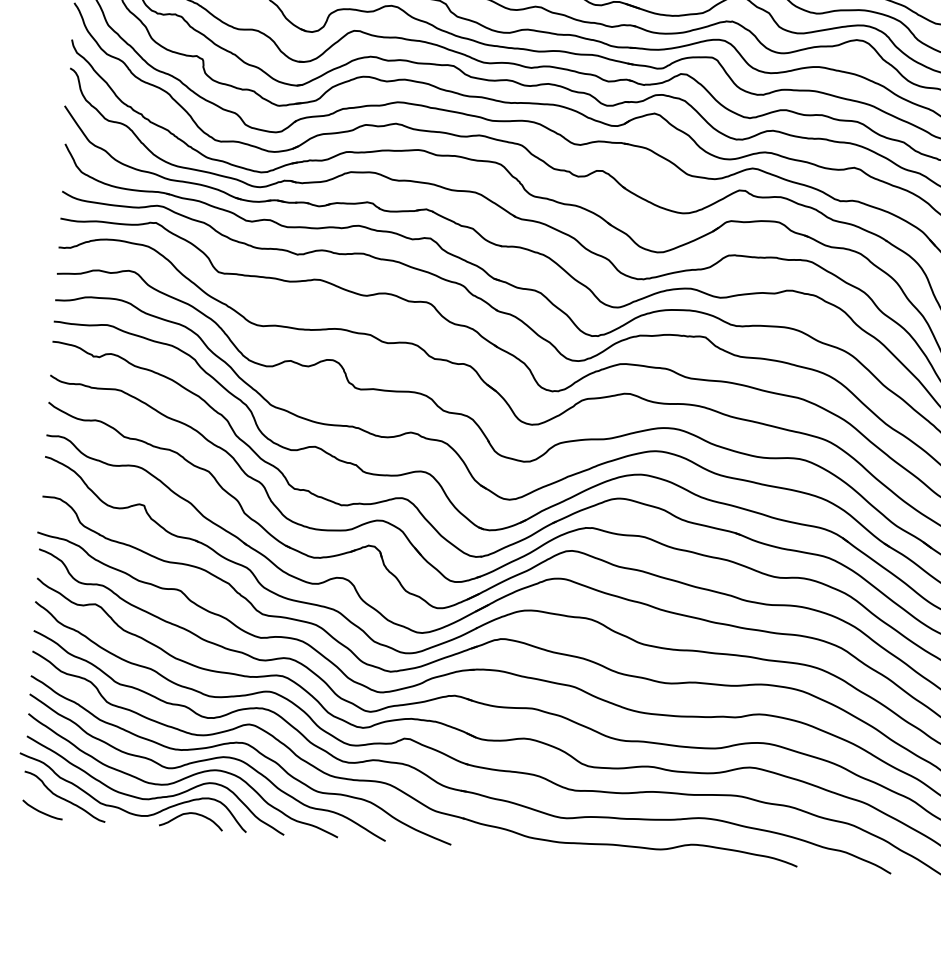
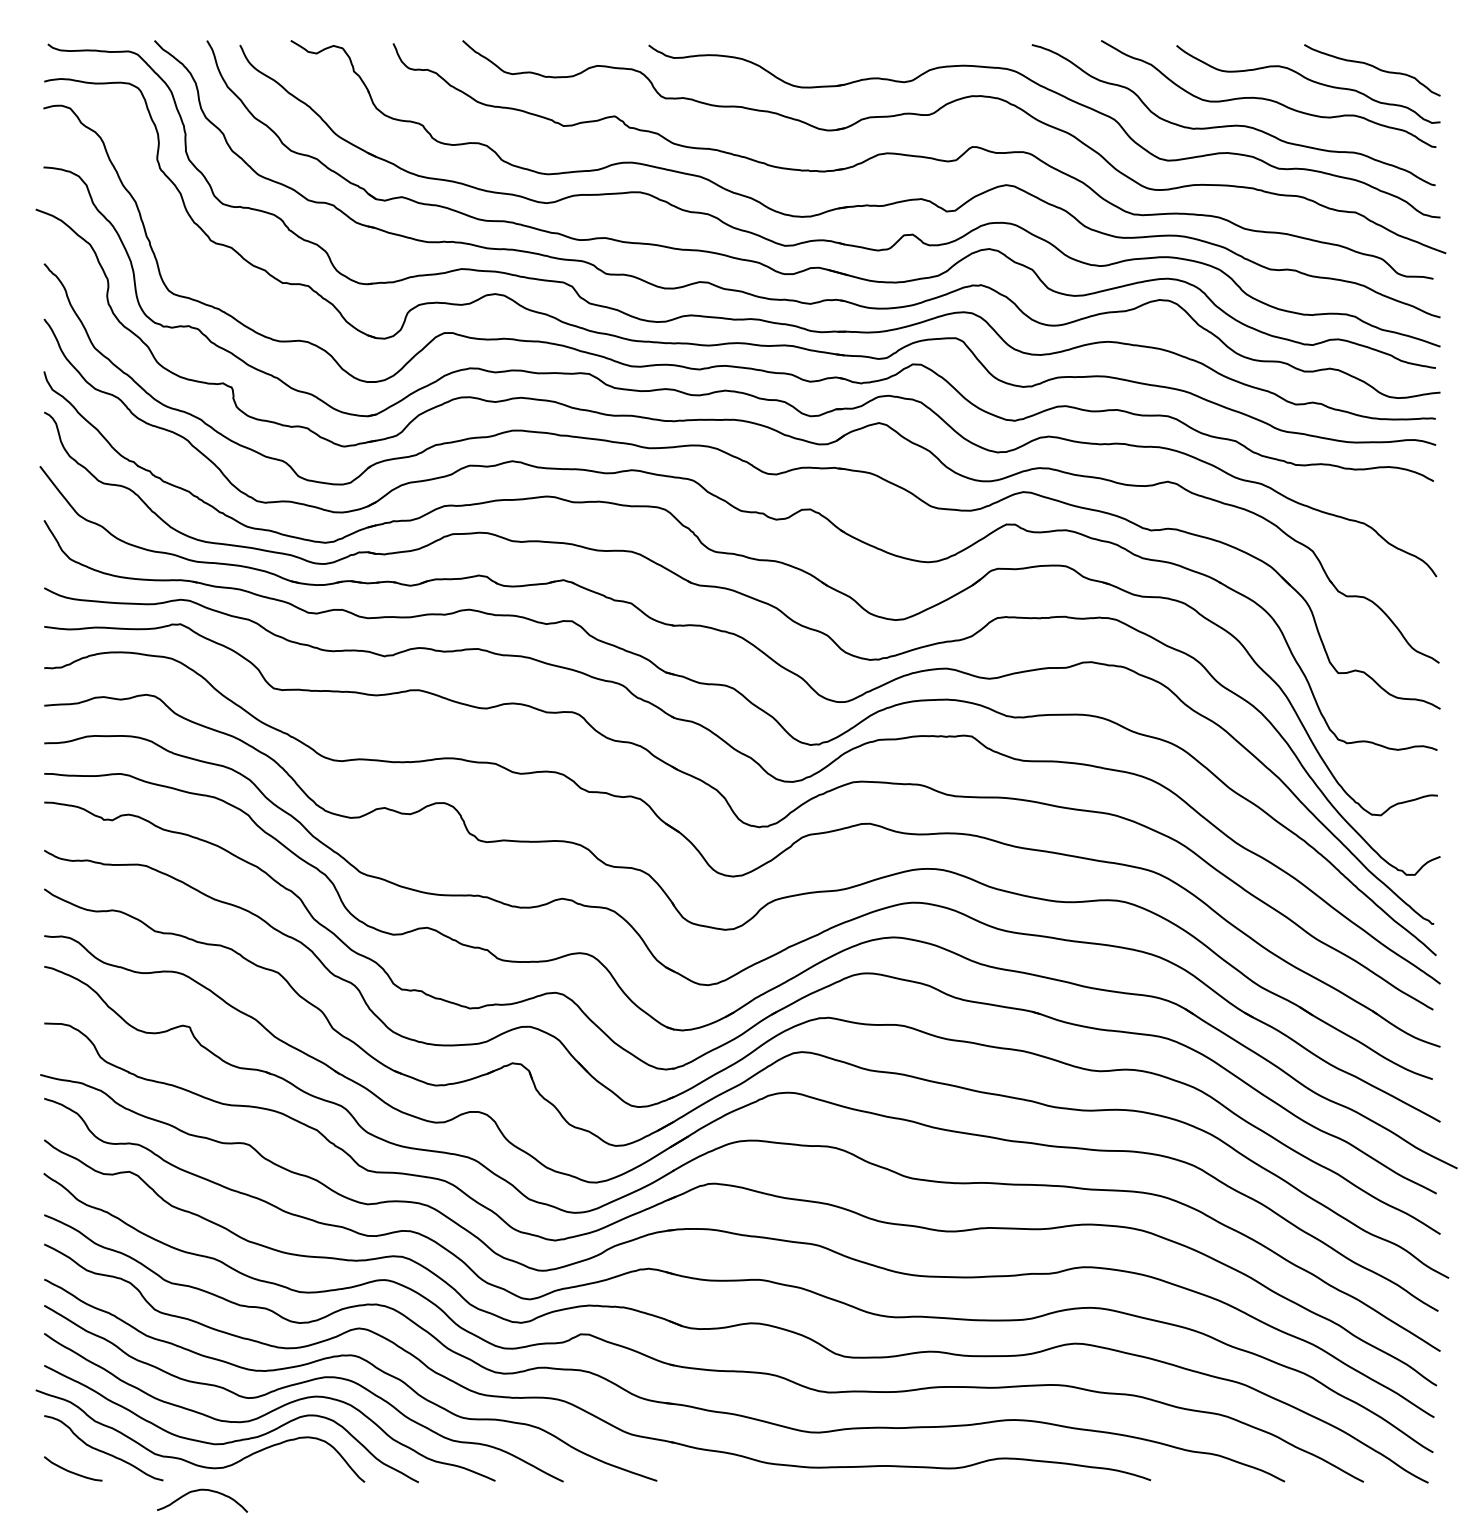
curve: (188, 814) -> (198, 1491), moved

